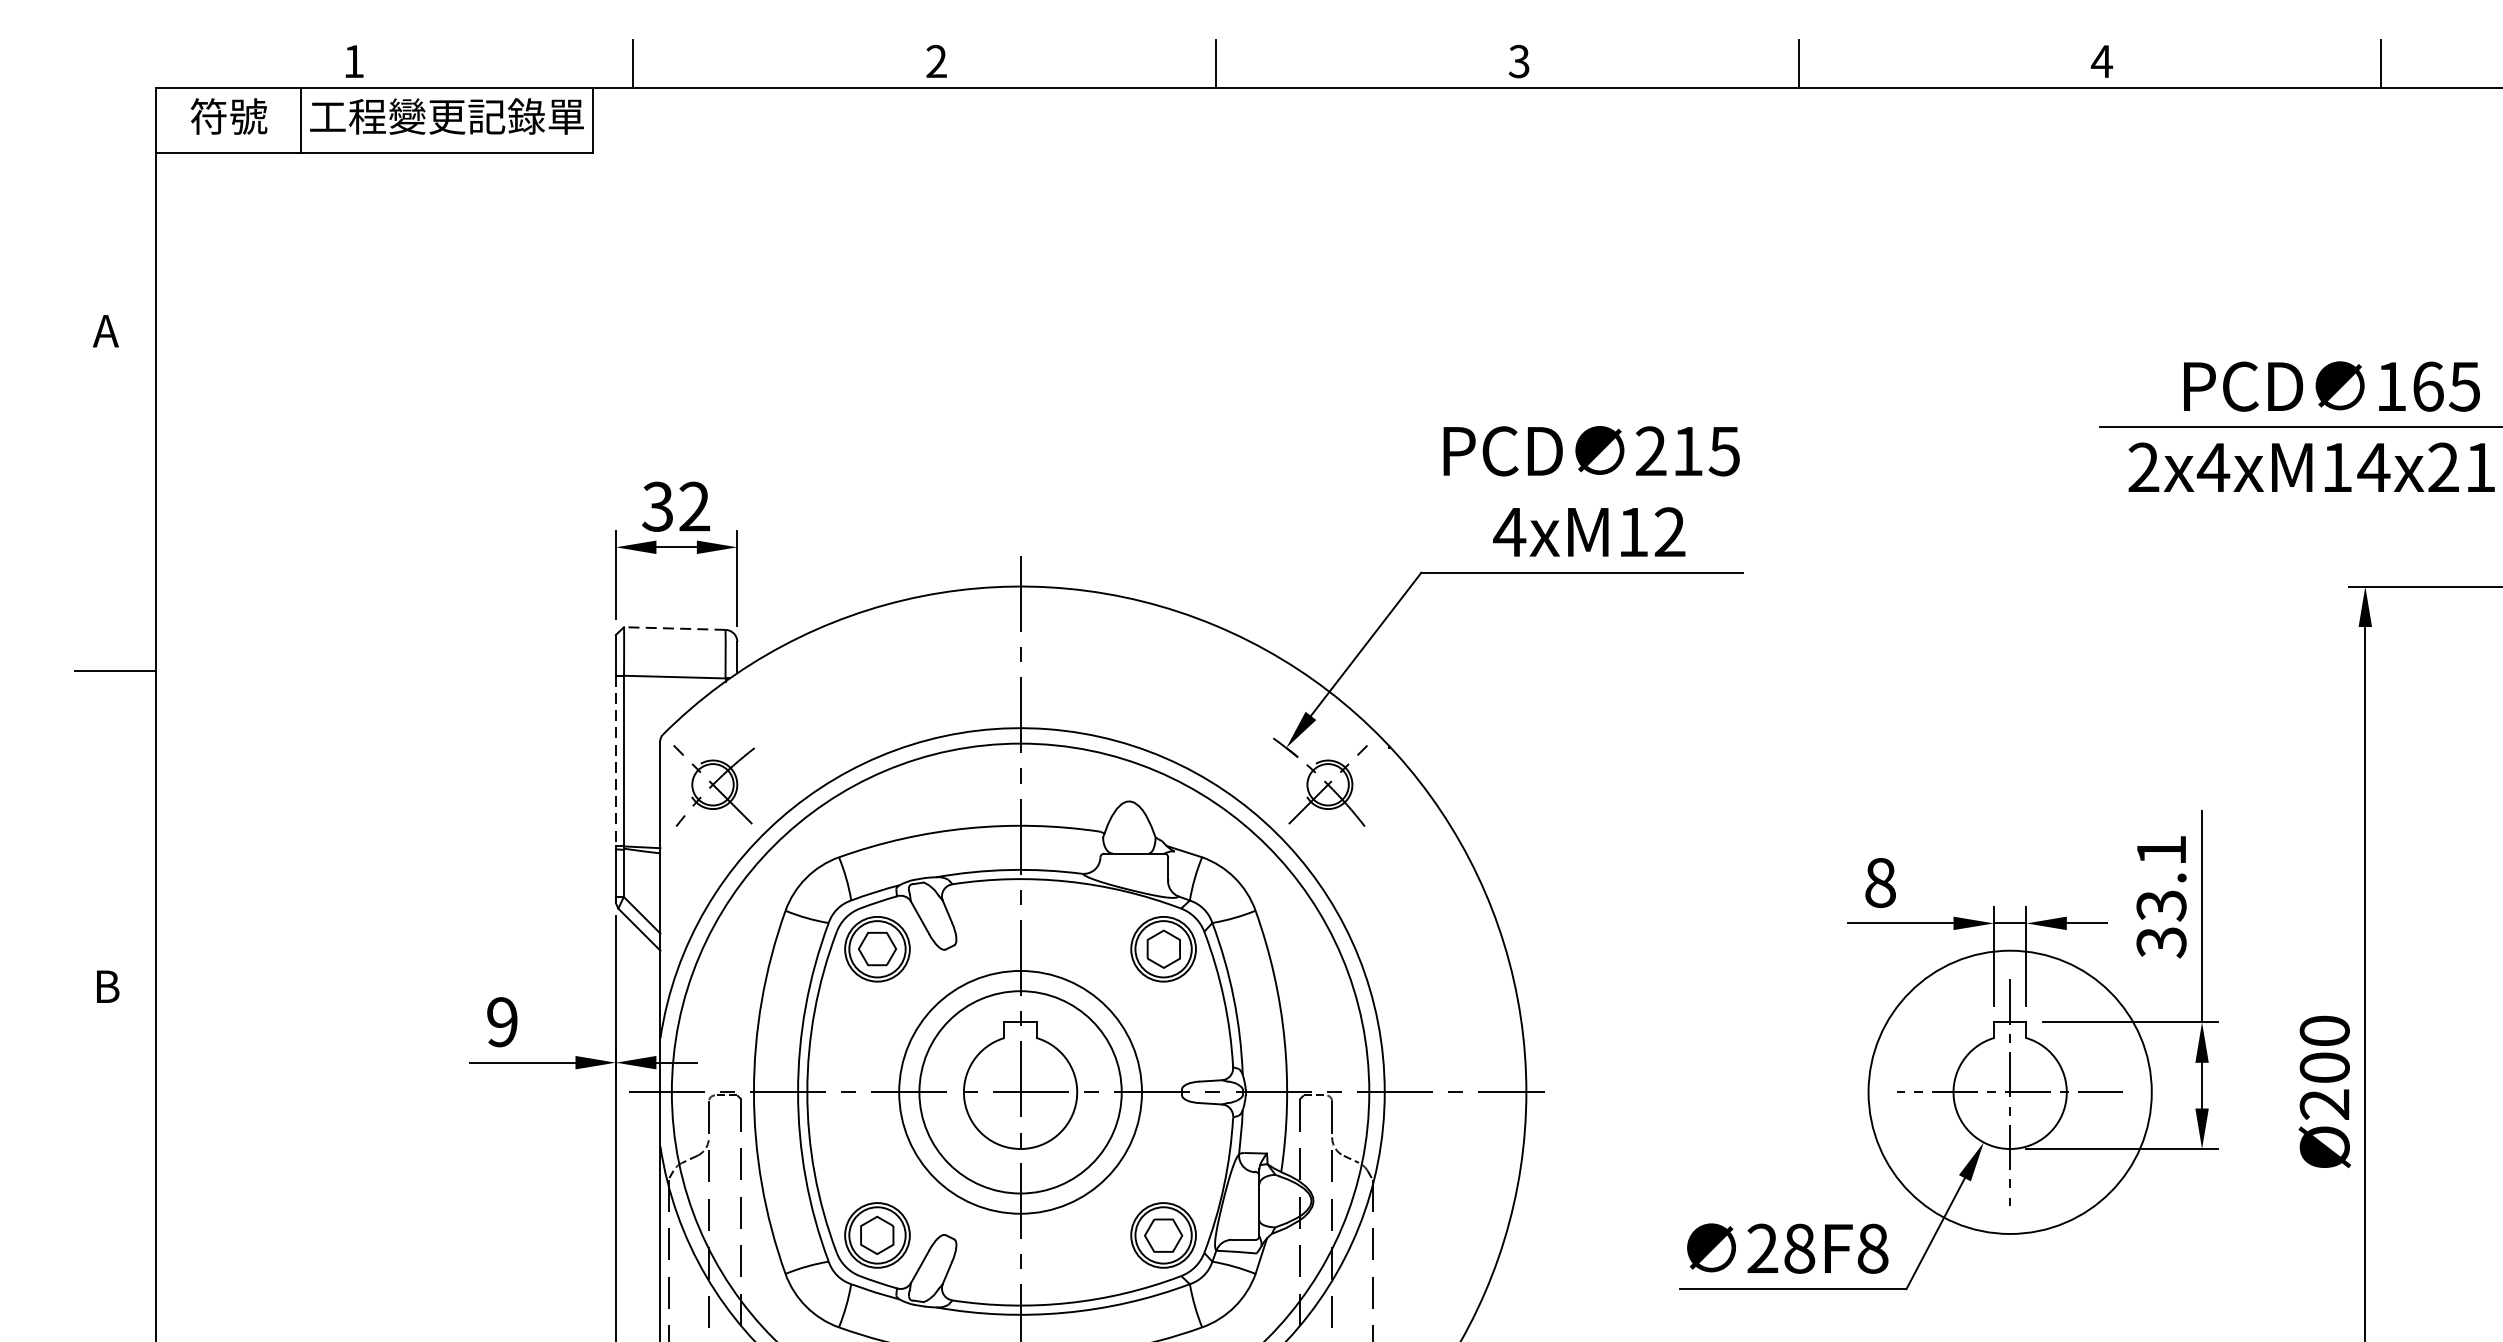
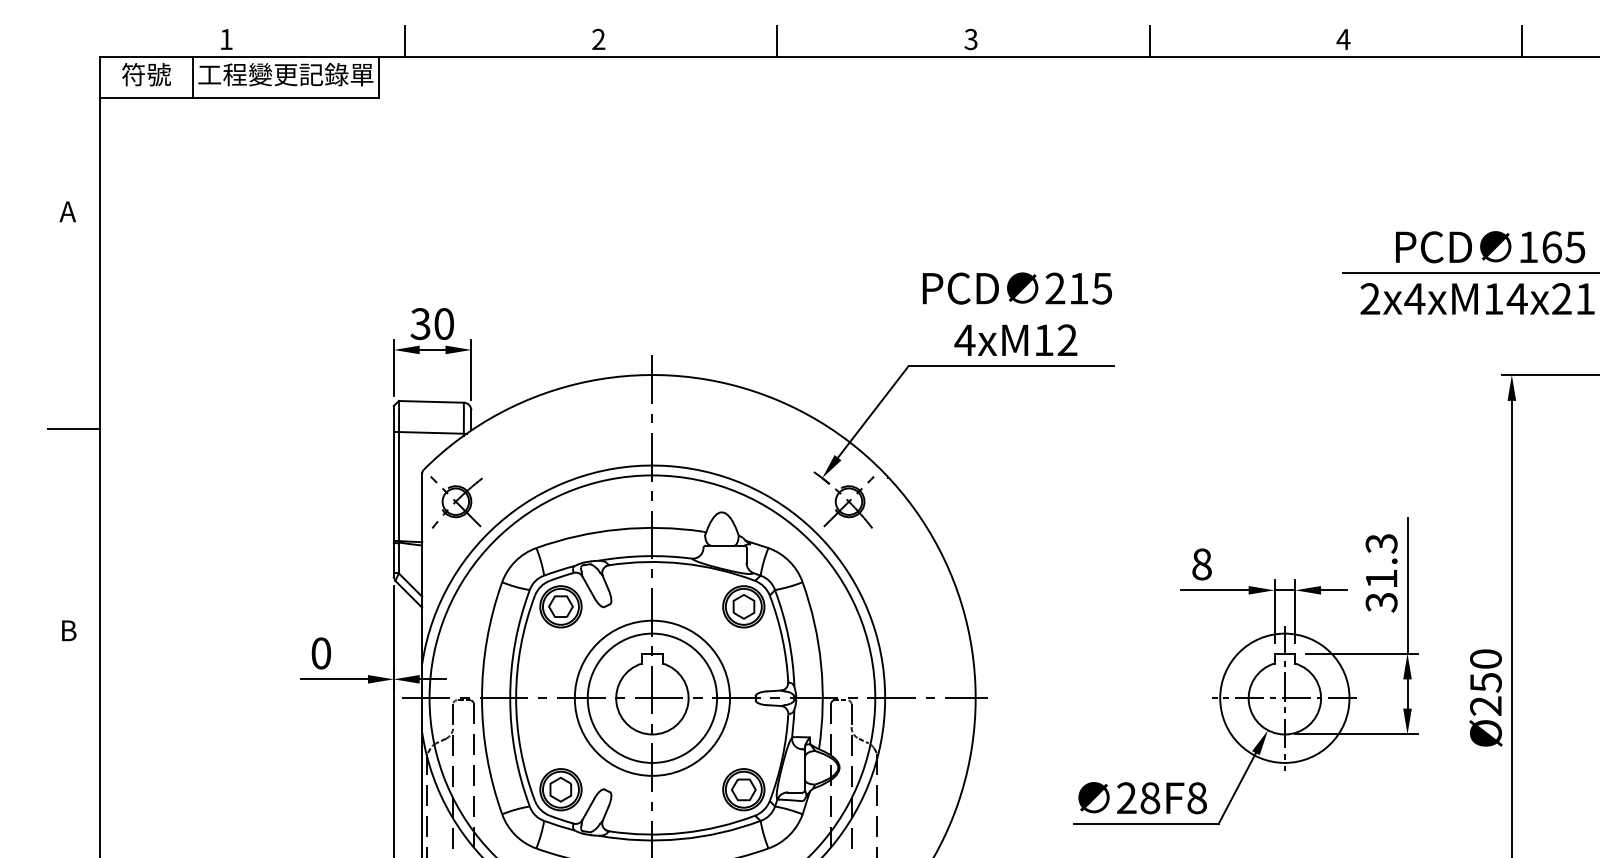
text: (693, 507) -> (443, 324), 32 -> 30
line: (673, 627) -> (430, 401), dashed -> solid
line: (615, 760) -> (393, 486), dashed -> solid
text: (2161, 878) -> (1381, 561), 33.1 -> 31.3
text: (501, 1022) -> (320, 653), 9 -> 0
text: (2324, 1067) -> (1485, 682), Ø200 -> Ø250
circle: (2009, 1091) -> (1284, 697), size x0.71

